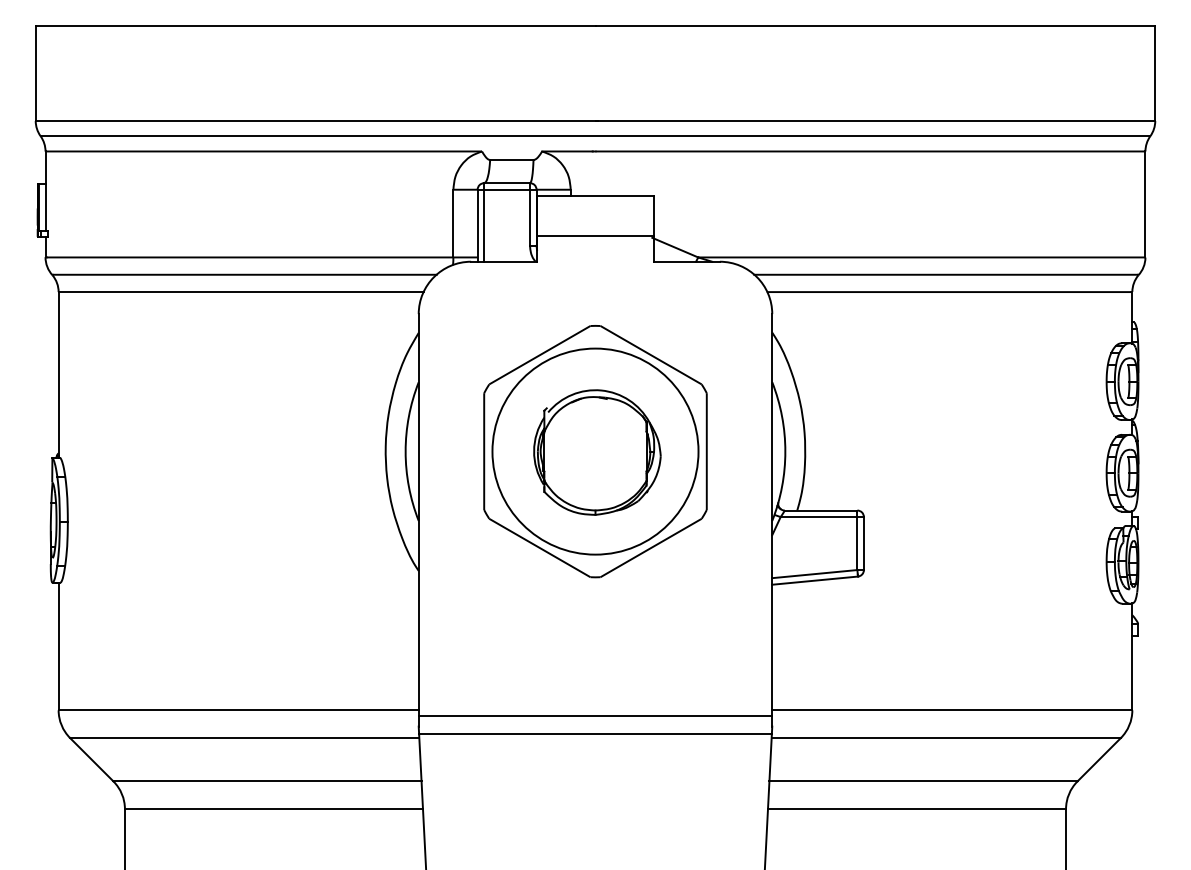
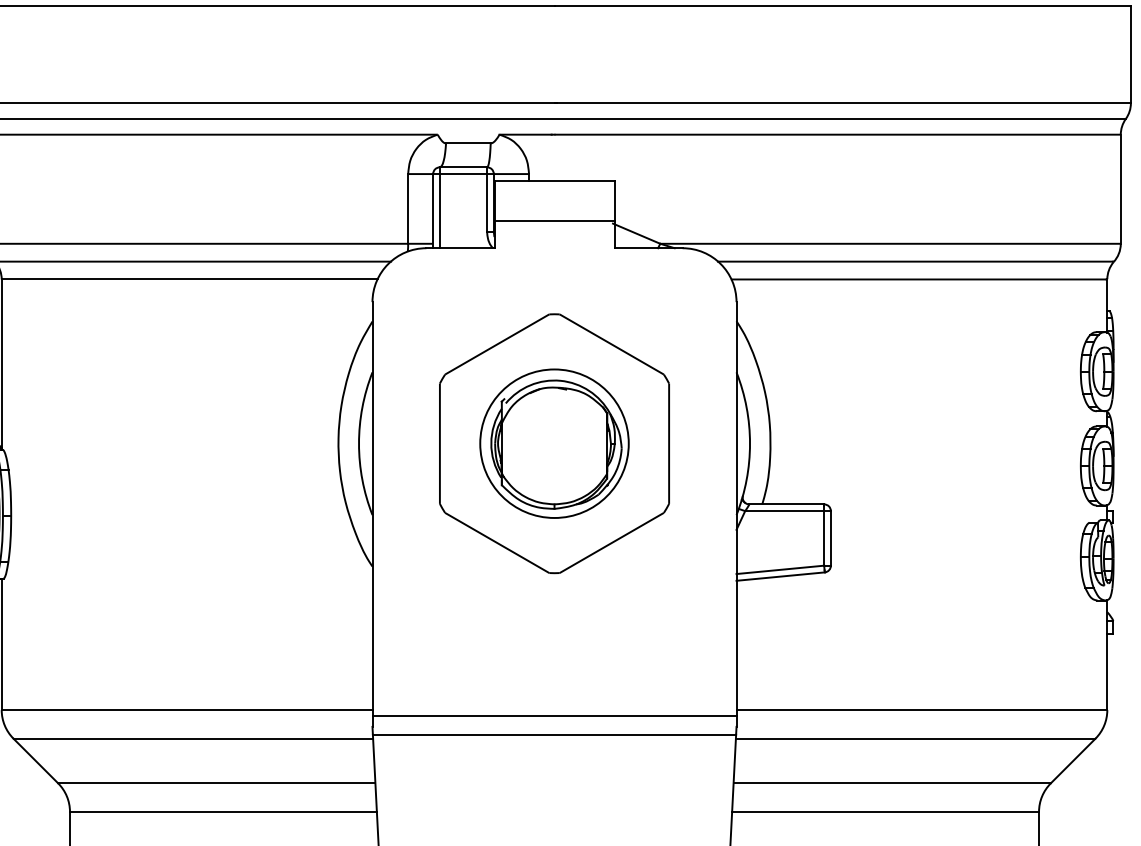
circle: (595, 451) -> (554, 443), size x0.7

